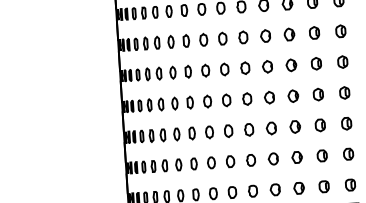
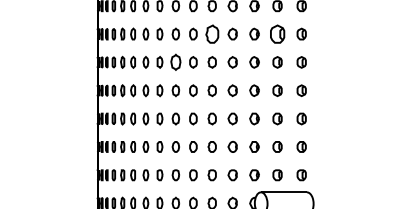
part: (314, 32) -> (277, 33), size x1.6
part: (242, 36) -> (211, 33), size x1.6
part: (205, 70) -> (175, 62), size x1.4

